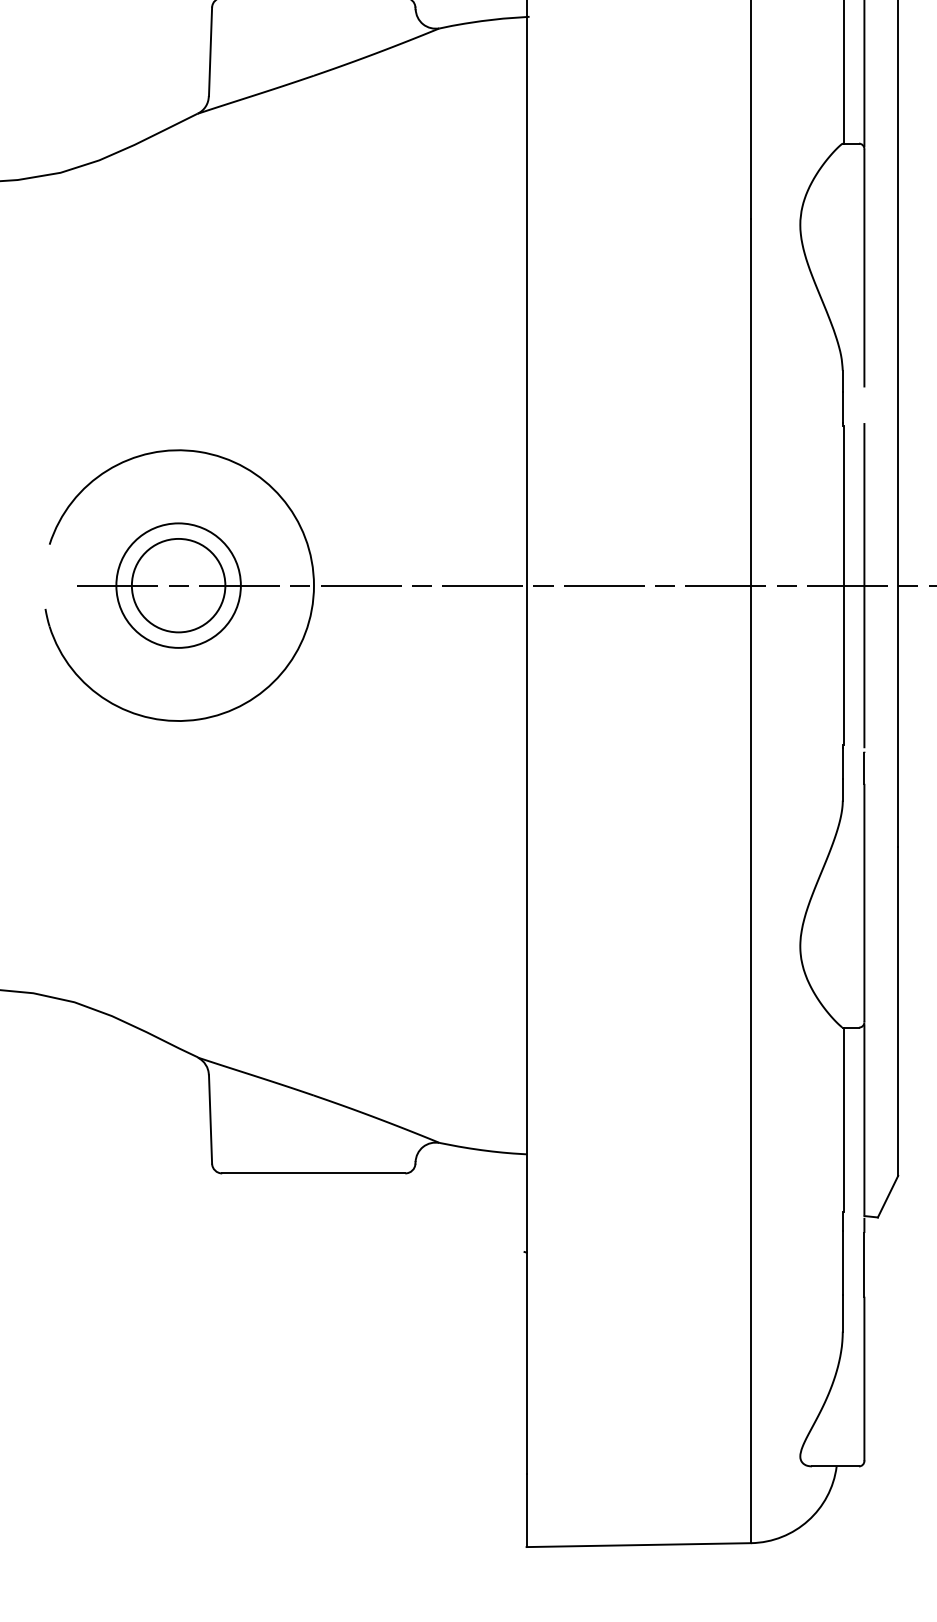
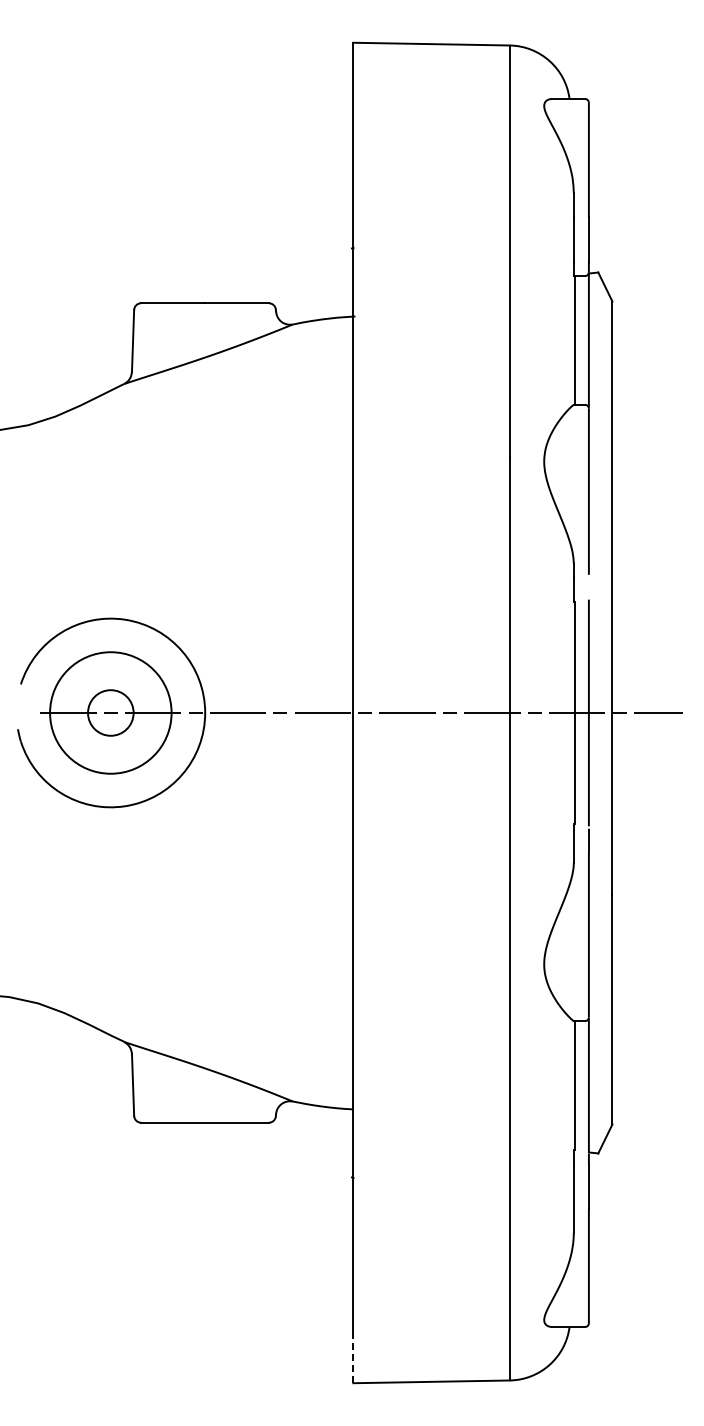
circle: (178, 584) -> (110, 712), size x0.7
circle: (178, 584) -> (110, 712), size x1.4
line: (526, 1510) -> (353, 1357), solid -> dashed

